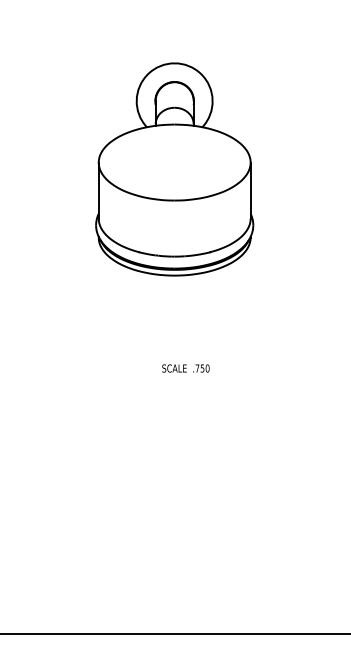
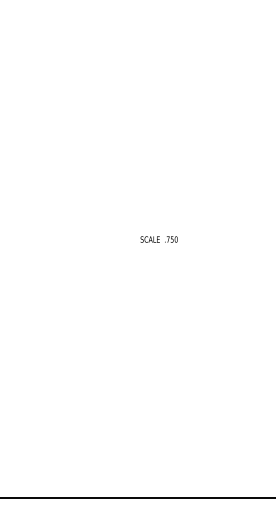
part: (173, 169) -> (136, 133), removed
text: (185, 368) -> (158, 239), moved

